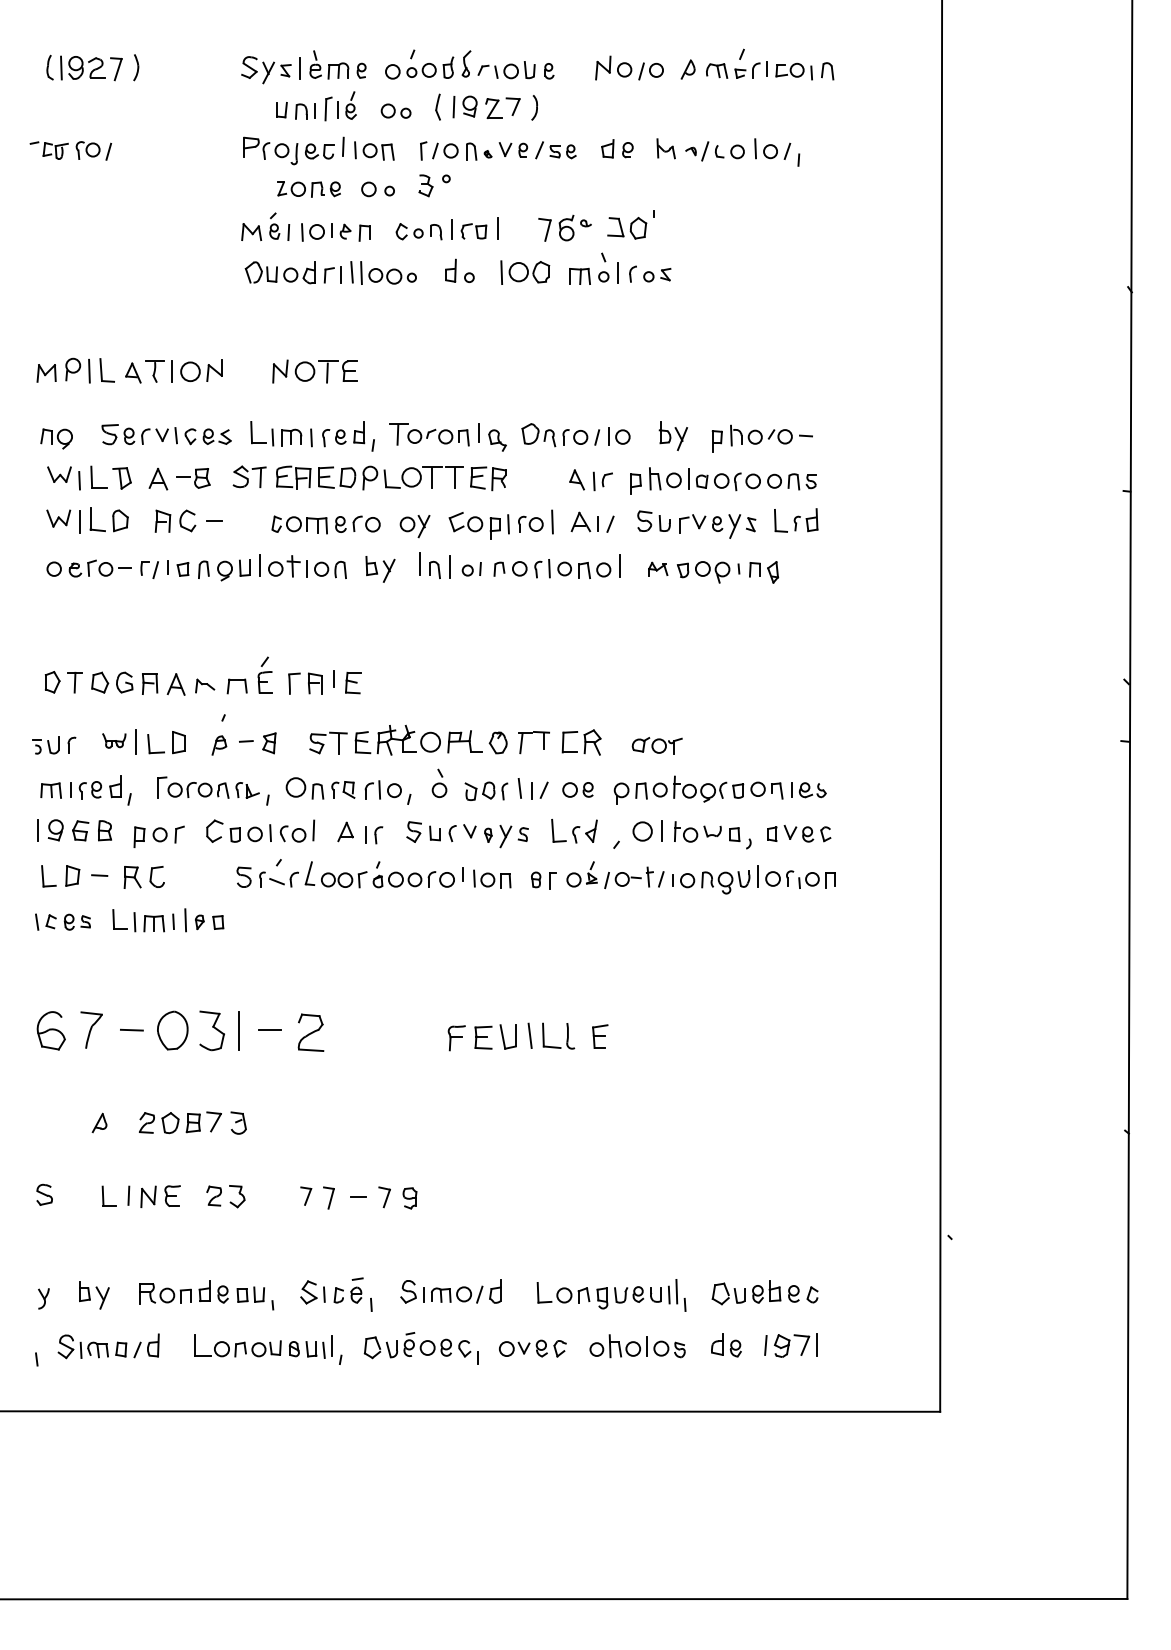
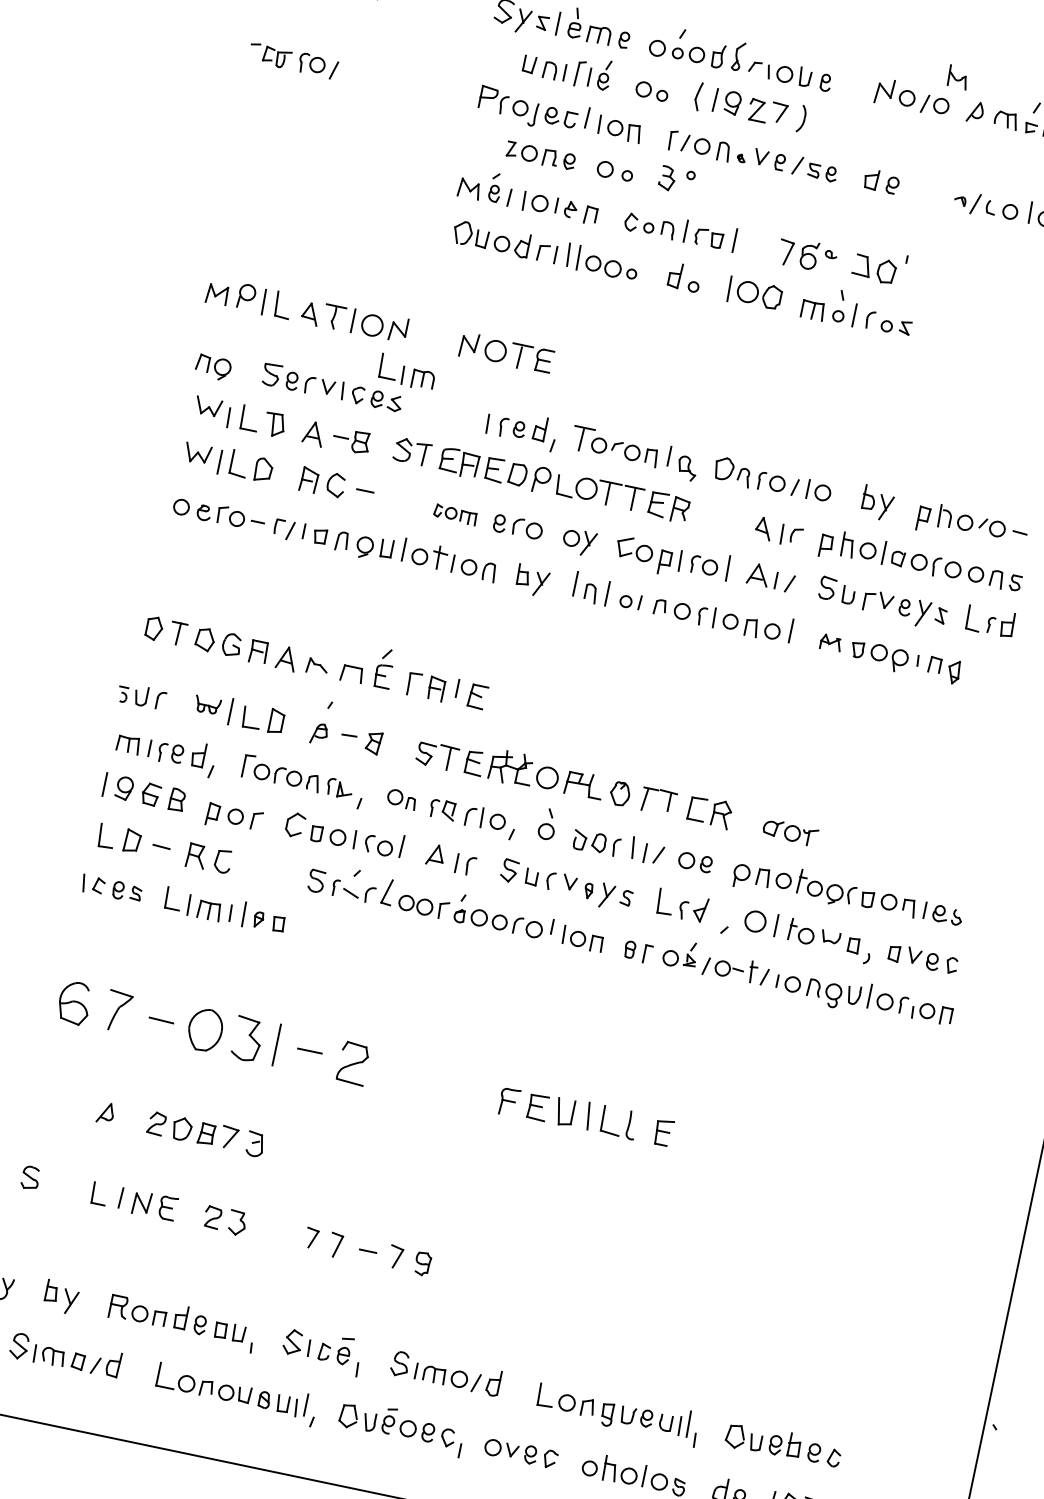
part: (665, 148) -> (957, 76), moved
part: (276, 433) -> (407, 371), moved
part: (299, 524) -> (455, 514), size x0.7
part: (304, 788) -> (401, 799), size x0.7

